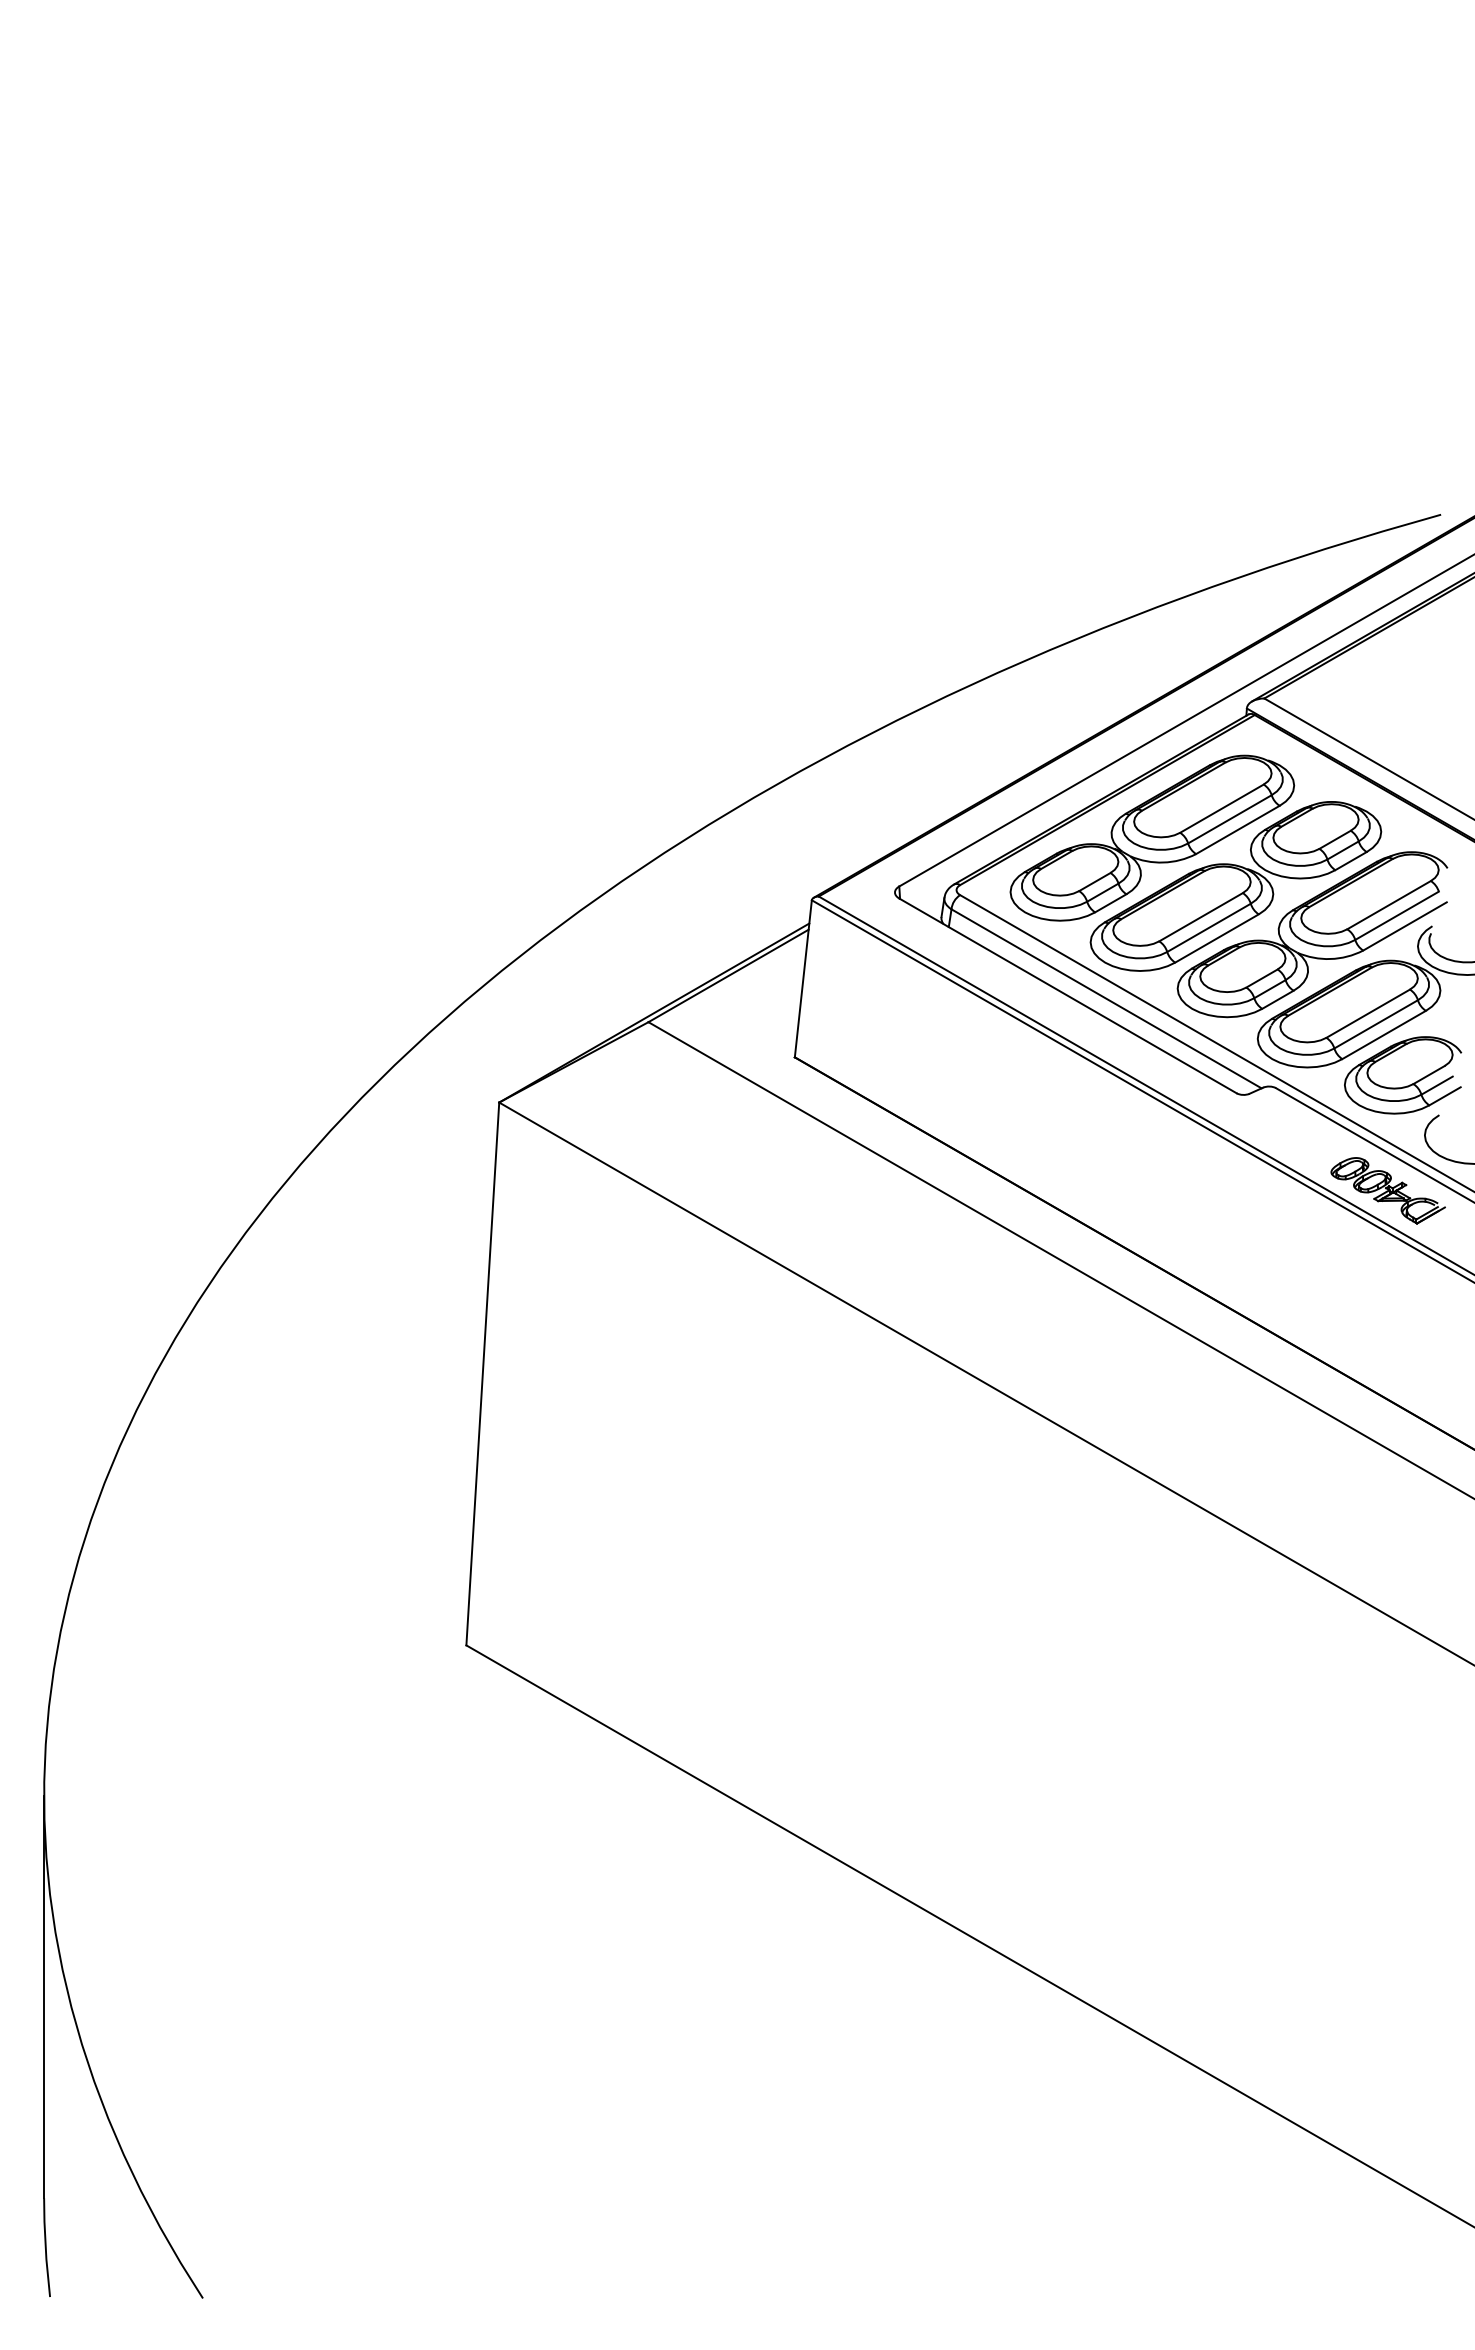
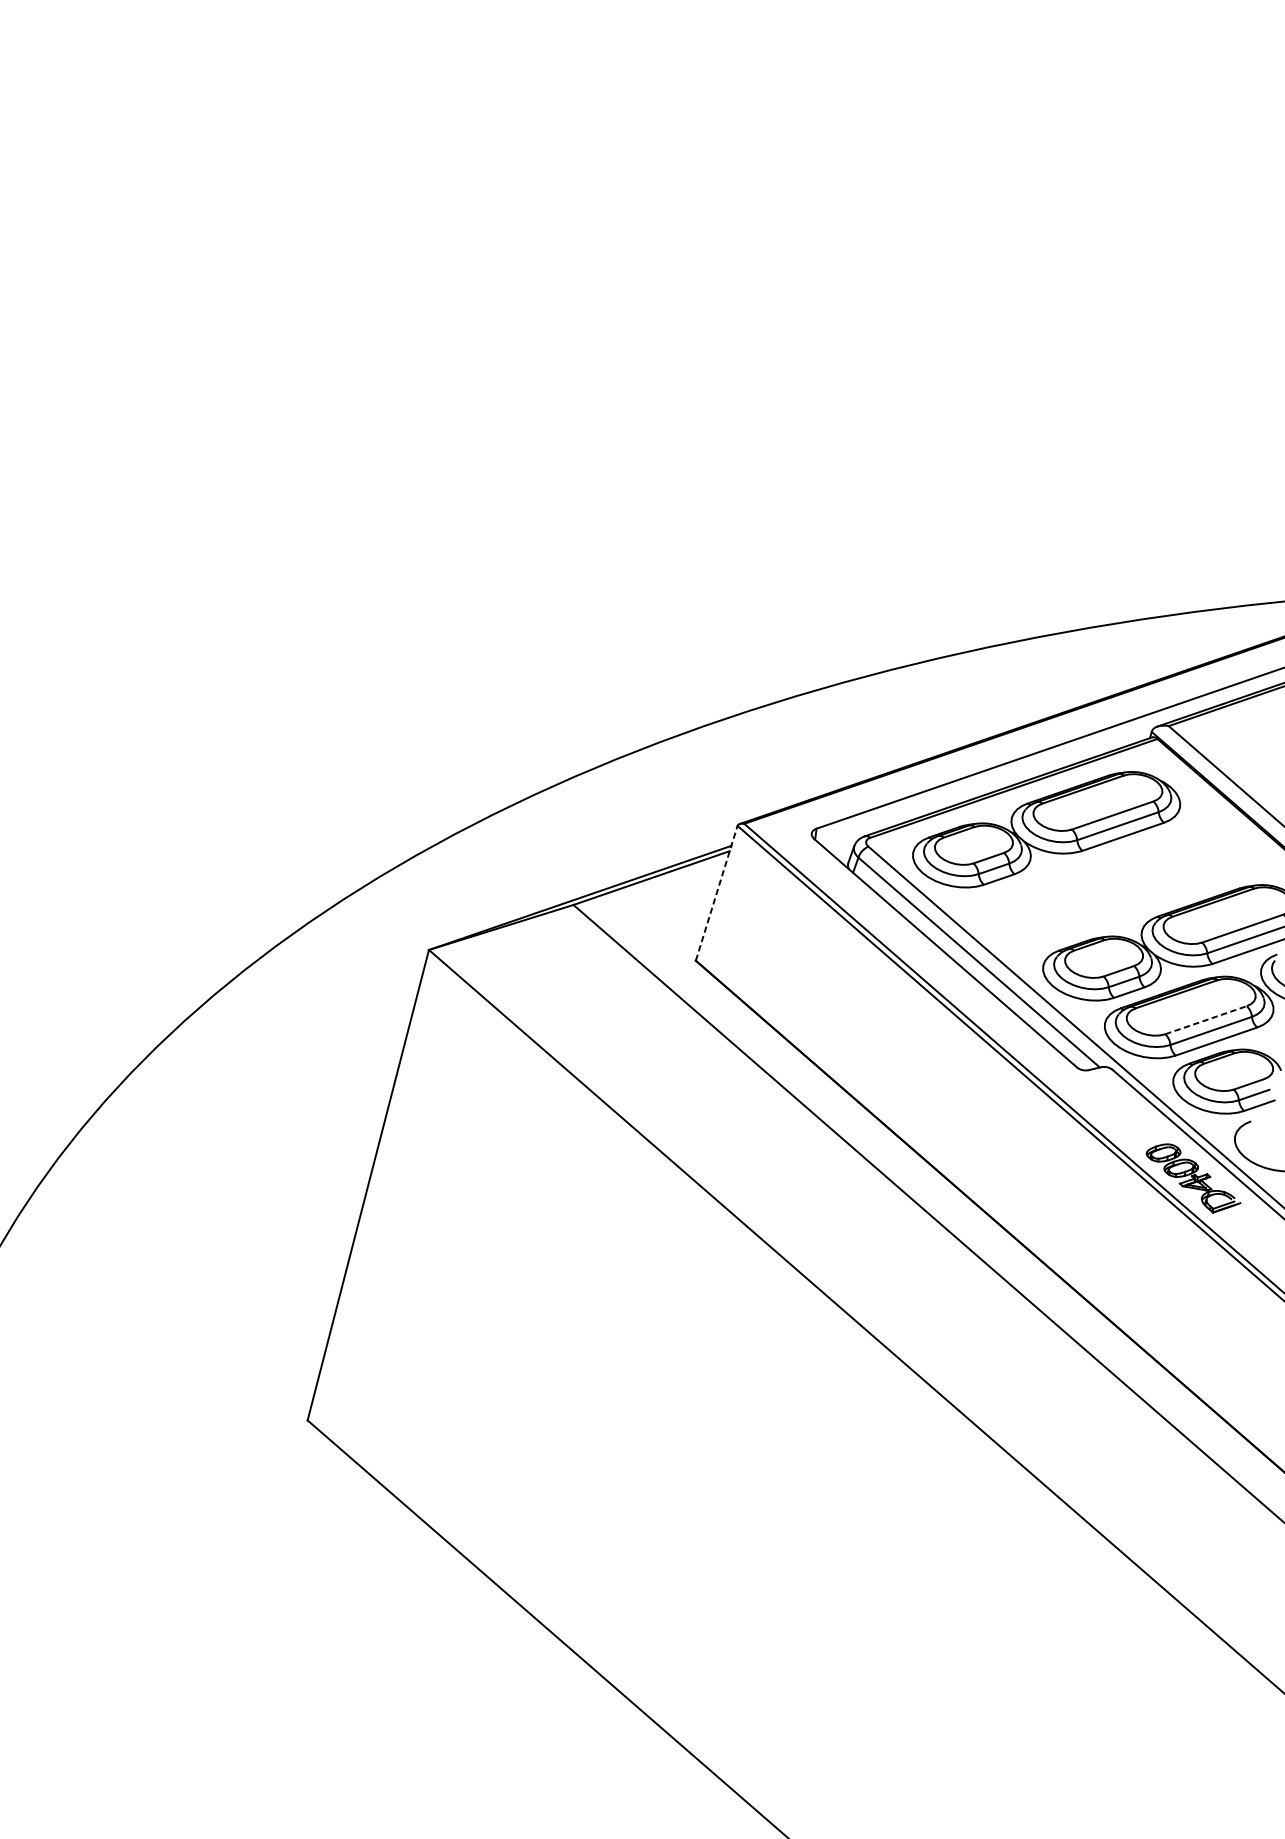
part: (1235, 886) -> (1111, 886), removed
line: (803, 978) -> (716, 893), solid -> dashed
line: (1368, 1013) -> (1206, 1020), solid -> dashed

